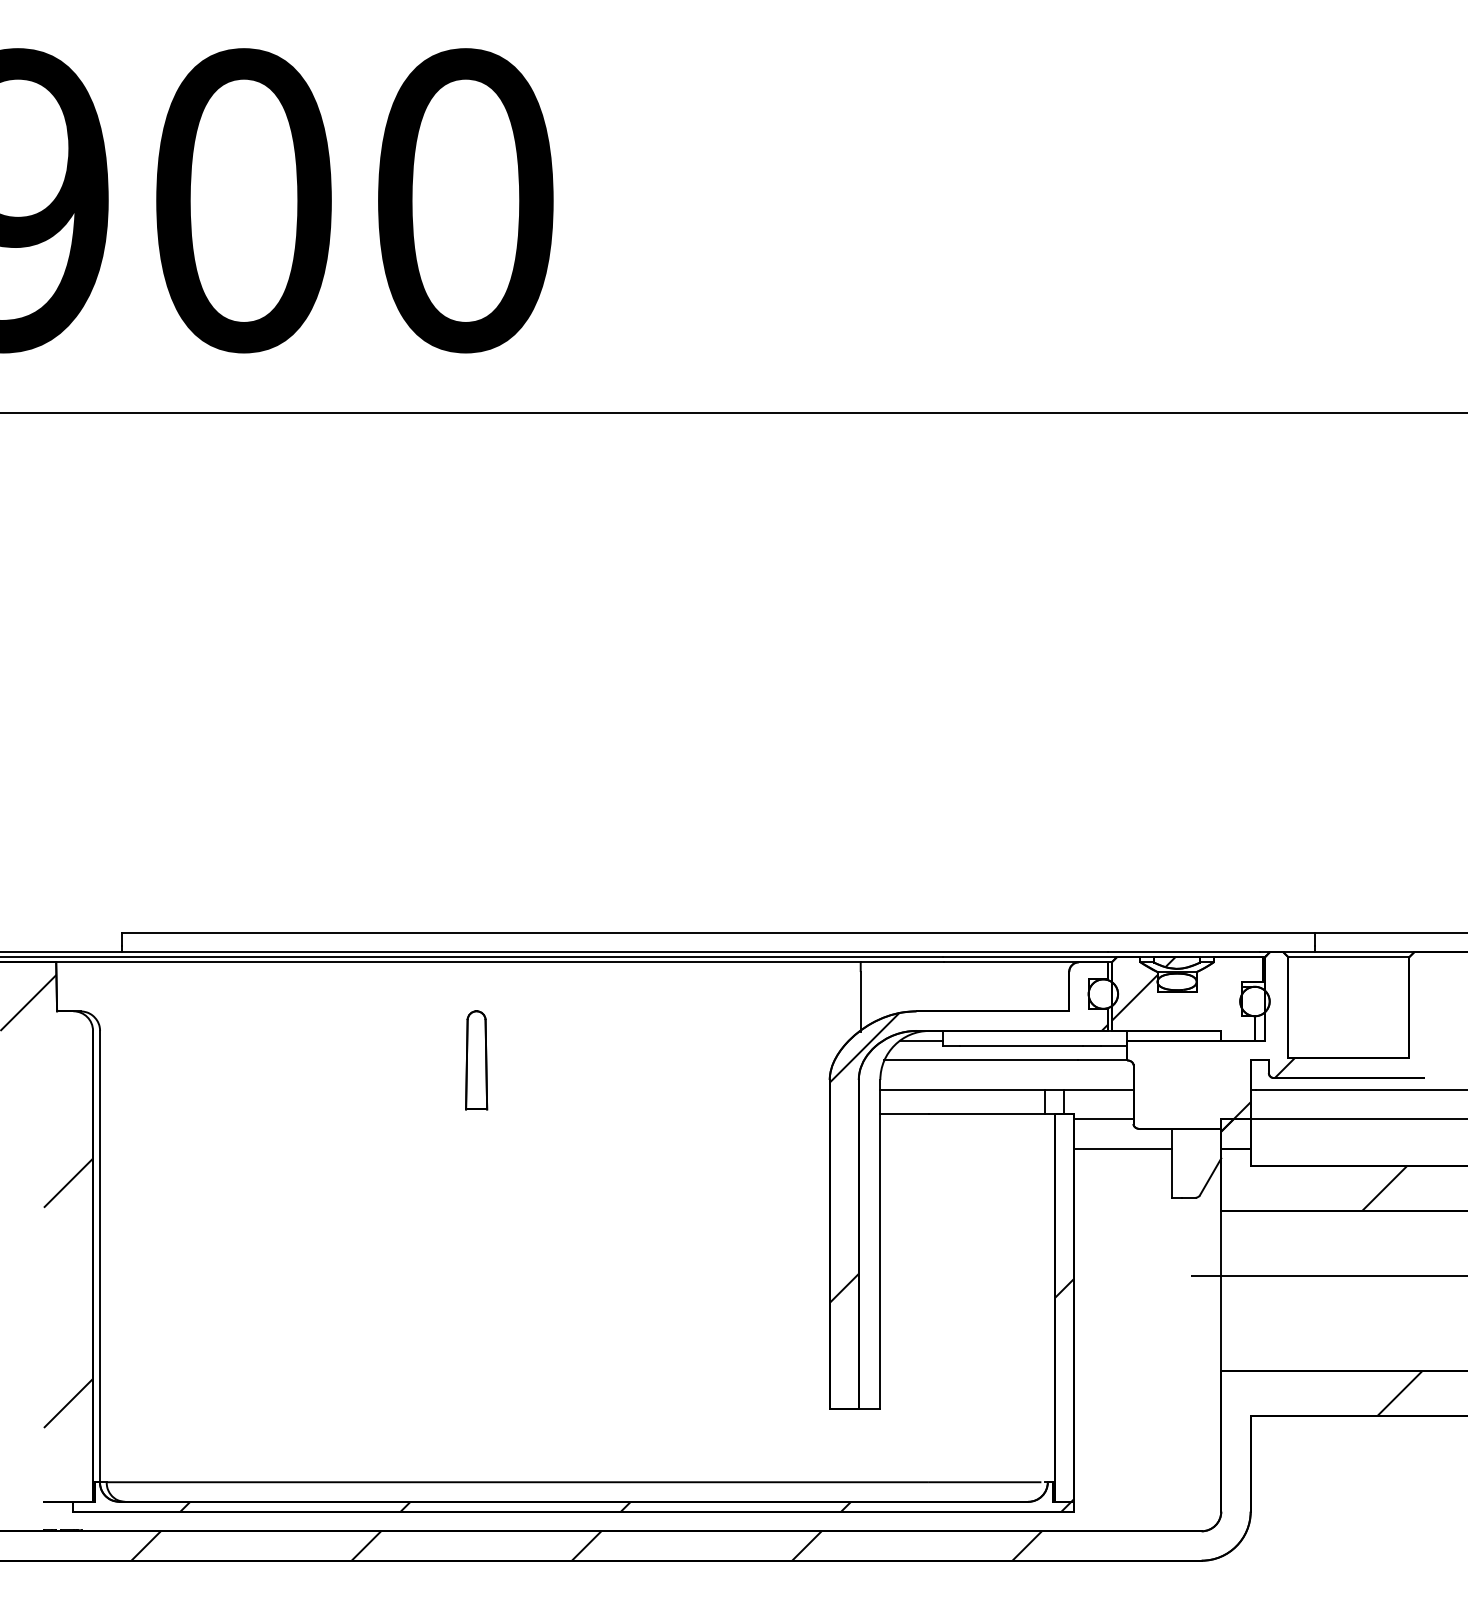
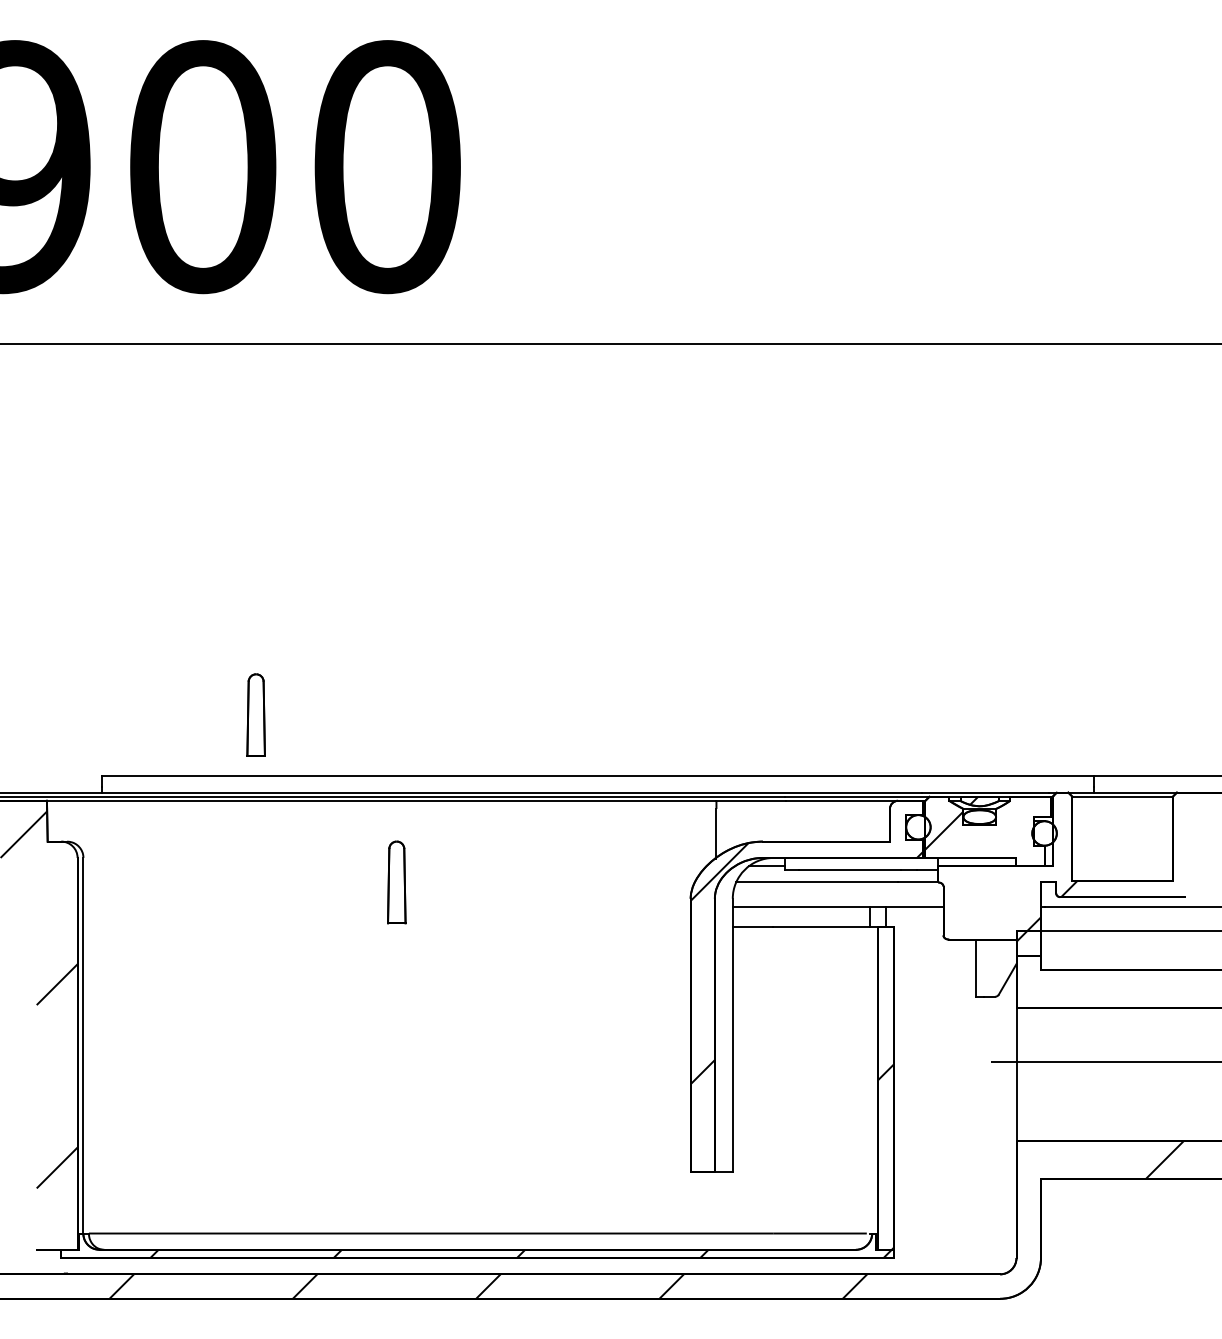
part: (307, 859) -> (256, 715), added
line: (1103, 1119) -> (918, 931), removed
line: (1123, 1148) -> (935, 955), removed
hatch: (1314, 1164) -> (1094, 969), removed

